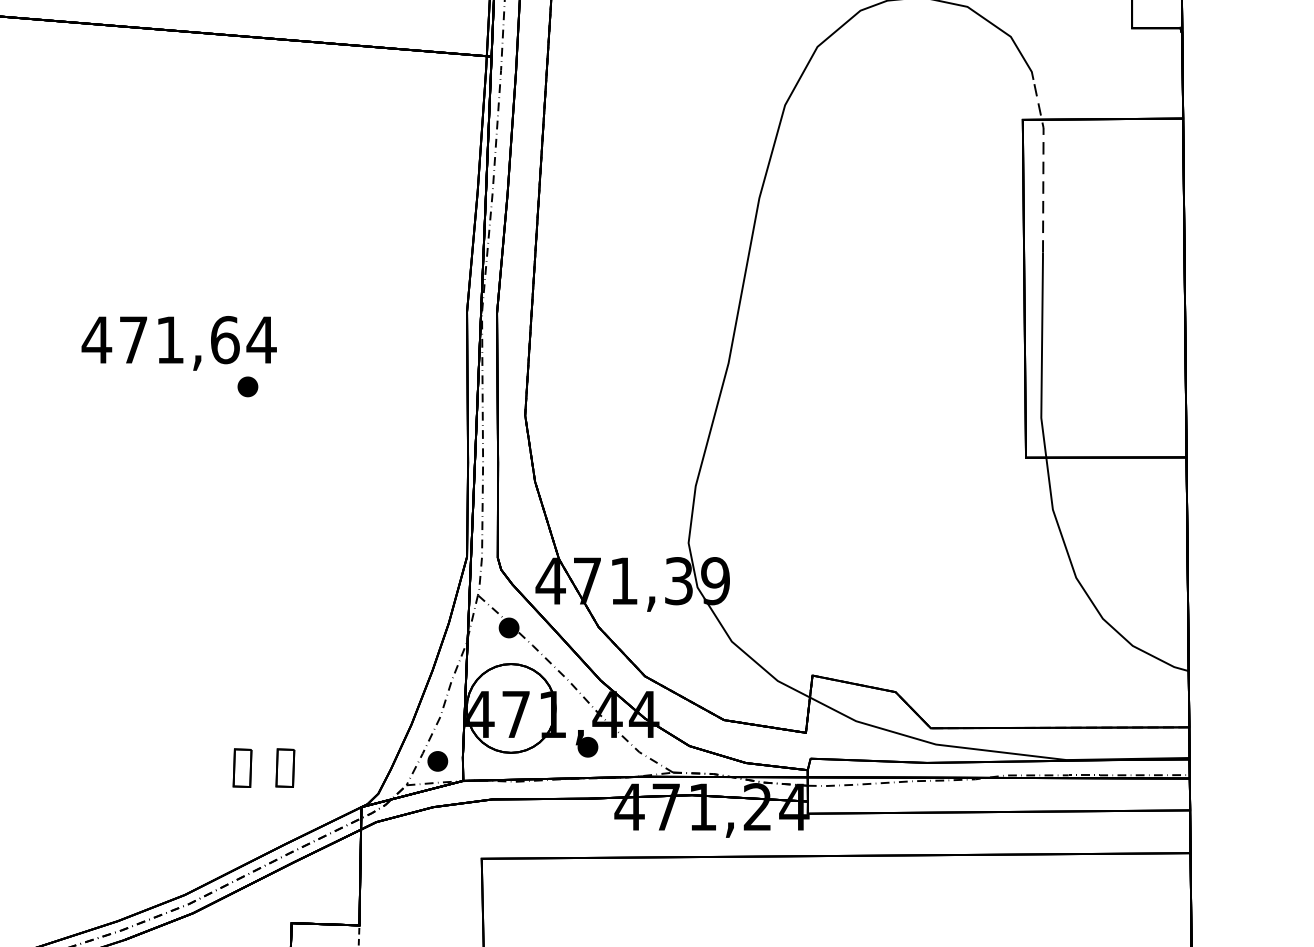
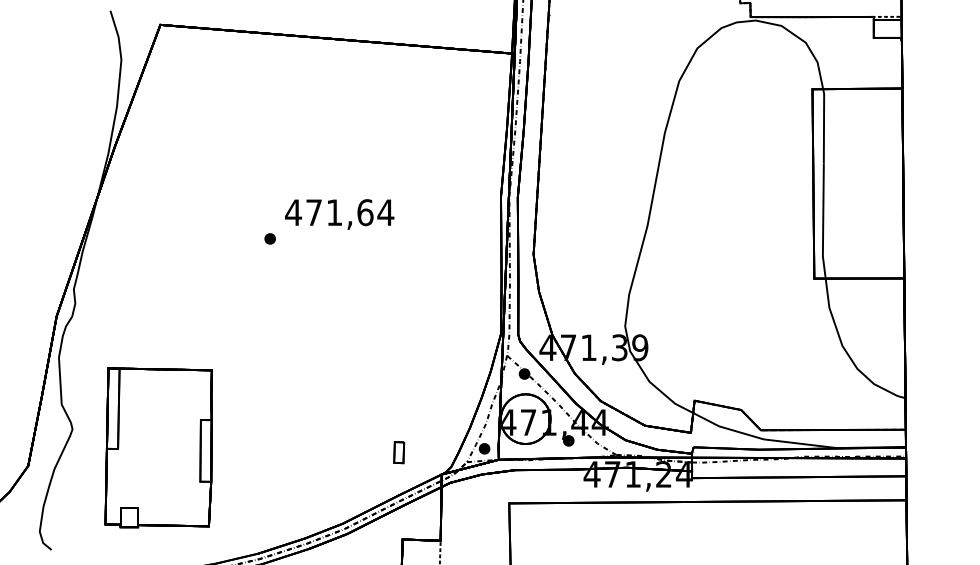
line: (1044, 163) -> (824, 113), dashed -> solid
part: (246, 386) -> (269, 238), moved
part: (243, 767) -> (375, 452), removed

